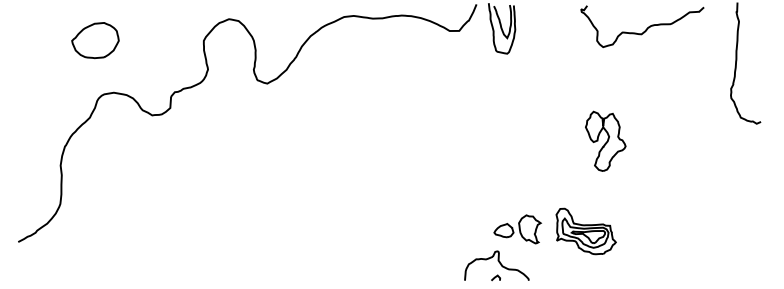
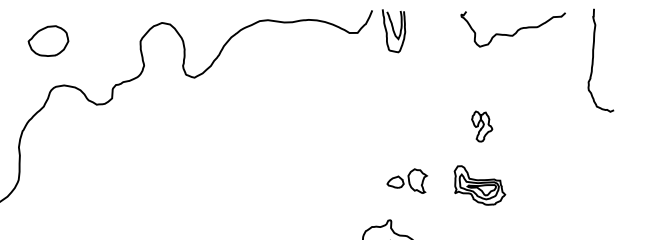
part: (605, 140) -> (481, 126), size x0.6
part: (517, 229) -> (407, 181), moved
part: (585, 231) -> (479, 185), moved

